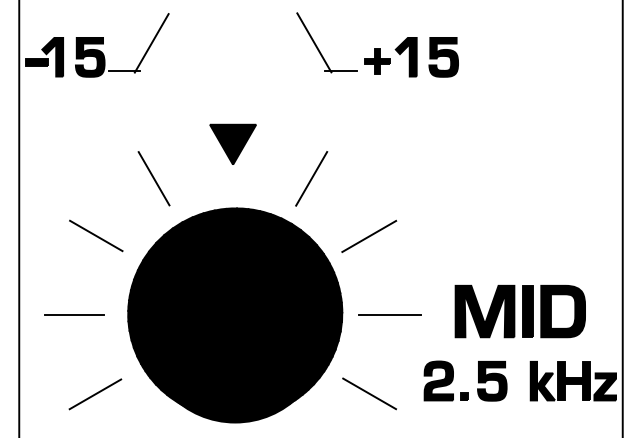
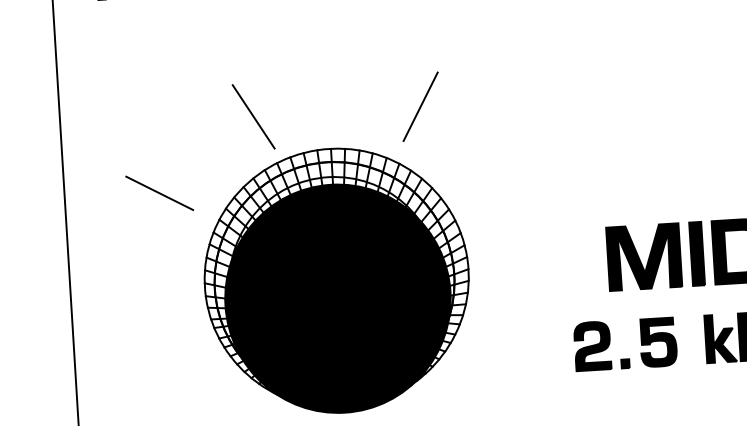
part: (232, 143) -> (320, 69), removed
line: (153, 178) -> (252, 116), moved
line: (369, 236) -> (496, 173), removed
fill: (235, 313) -> (337, 278), removed
line: (73, 315) -> (137, 293), removed
line: (390, 315) -> (528, 269), removed
line: (369, 393) -> (508, 366), removed
line: (95, 394) -> (170, 388), removed

